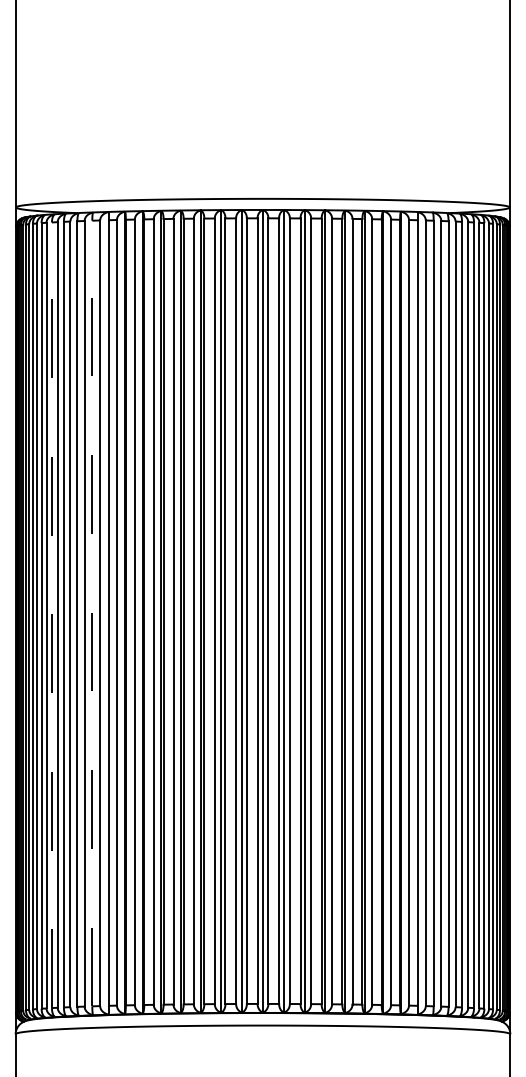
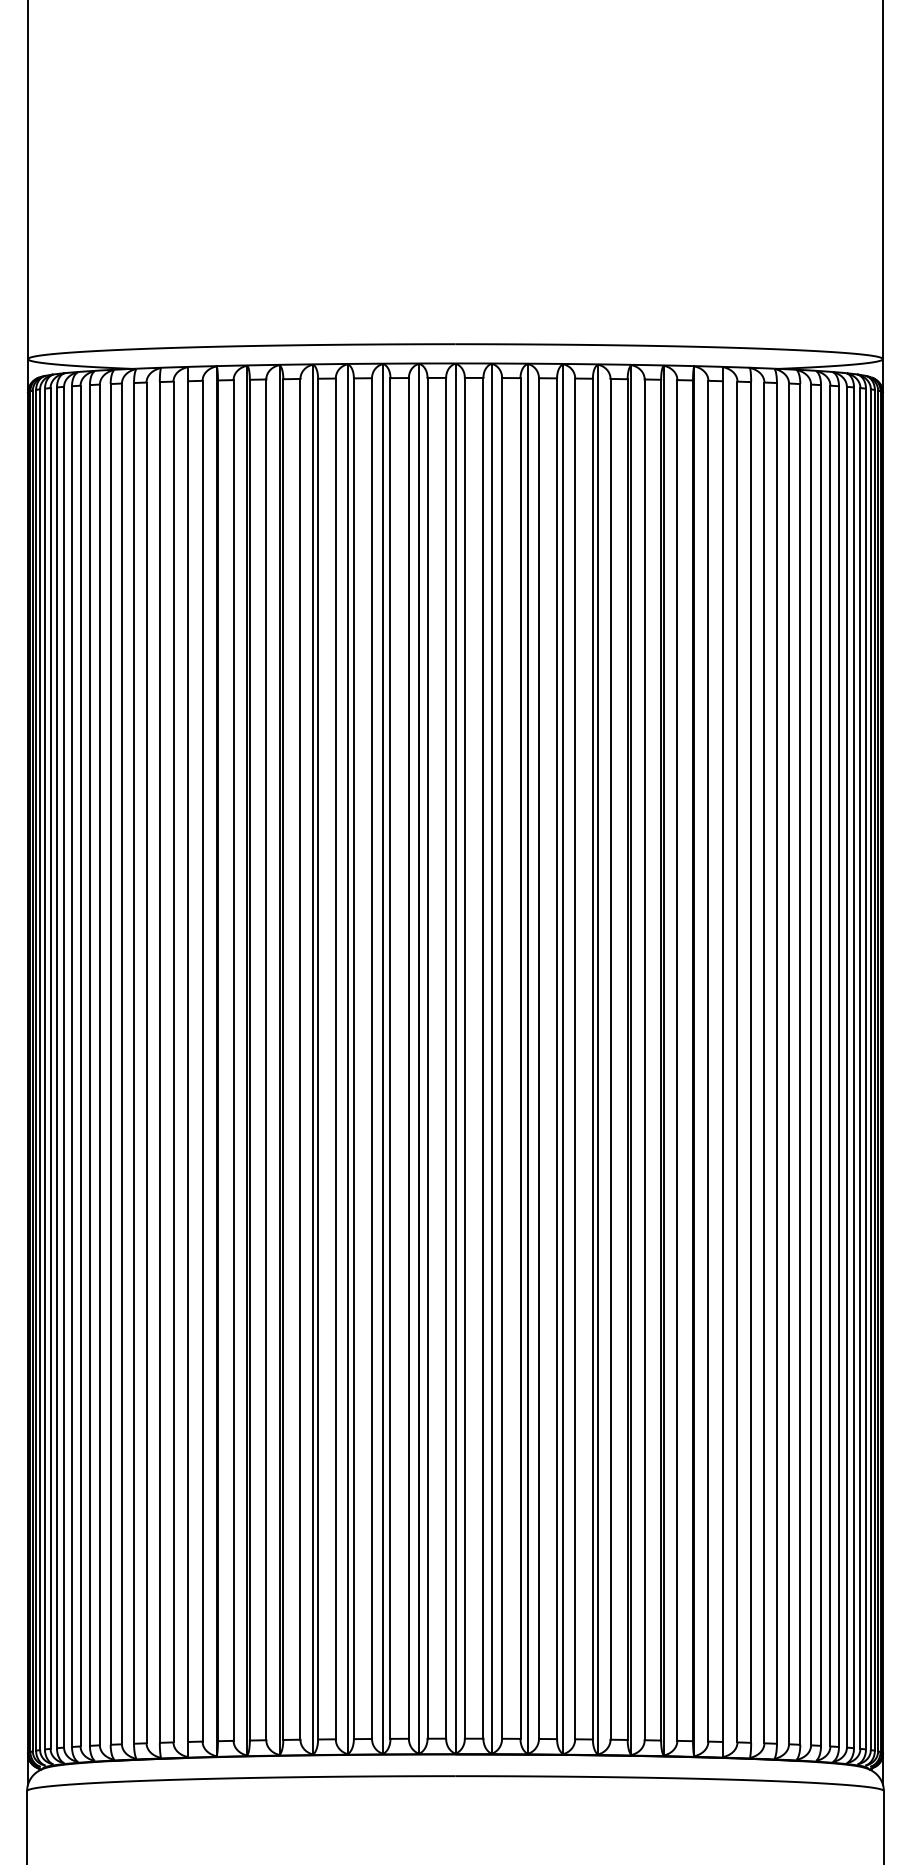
line: (92, 613) -> (160, 1062), dashed -> solid
line: (51, 615) -> (89, 1065), dashed -> solid

